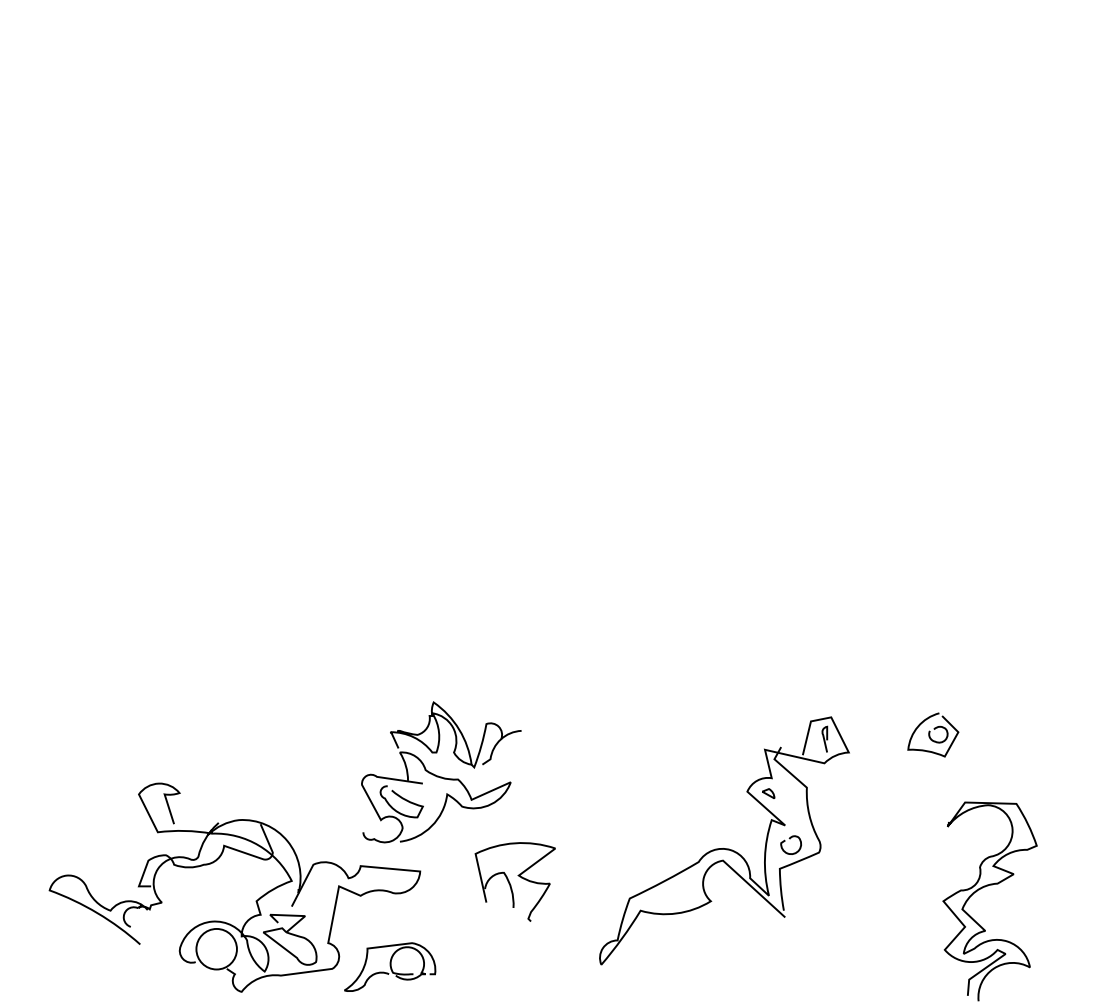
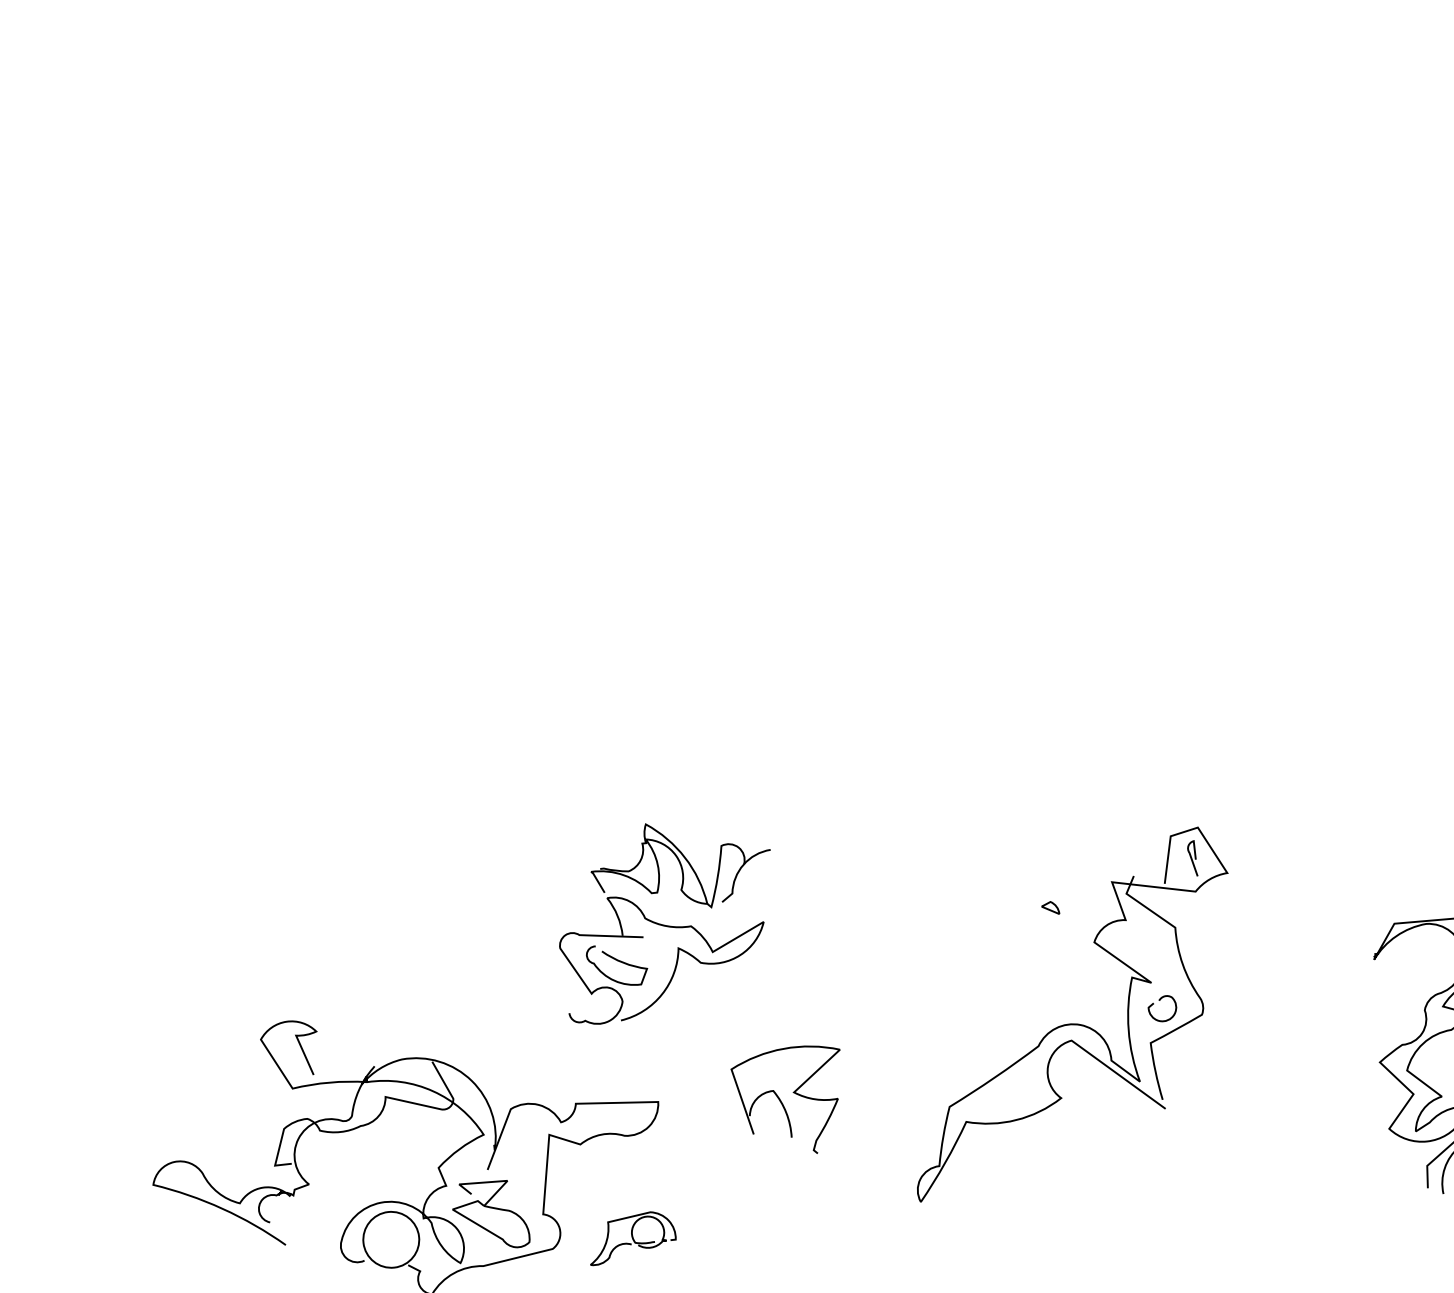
part: (933, 734) -> (1340, 835), removed
part: (441, 772) -> (667, 919), moved
part: (768, 793) -> (1050, 908), moved
part: (390, 966) -> (632, 1236), size x0.7

